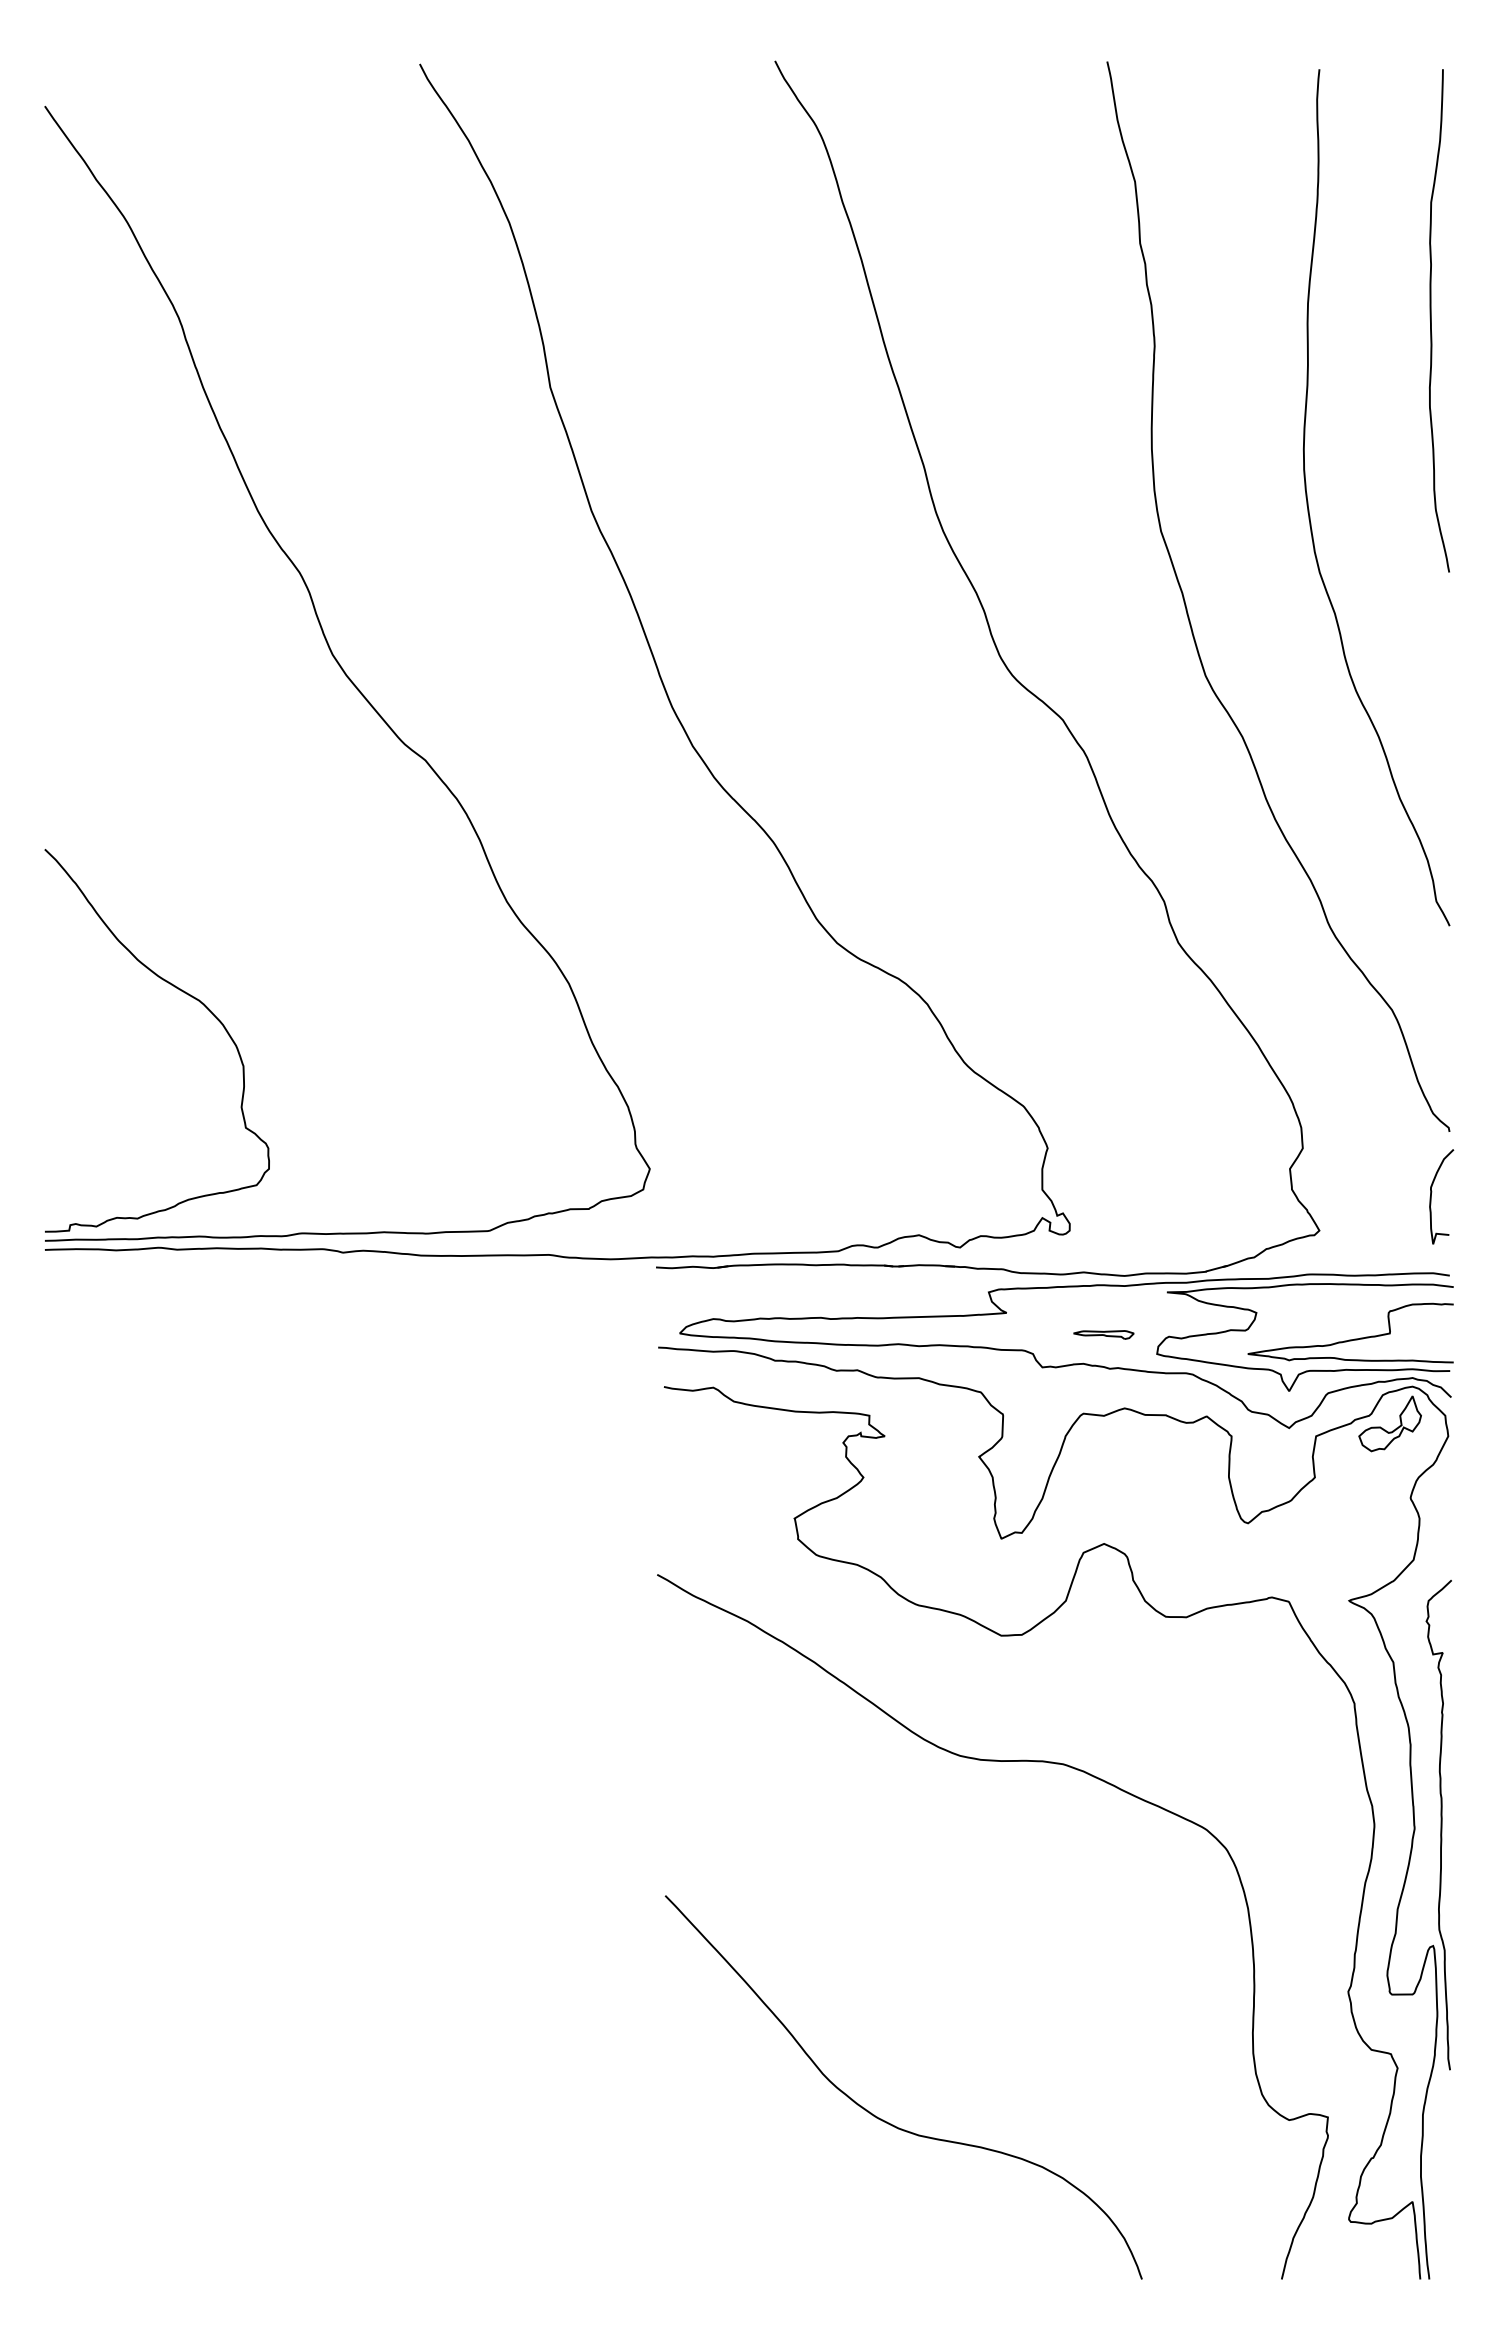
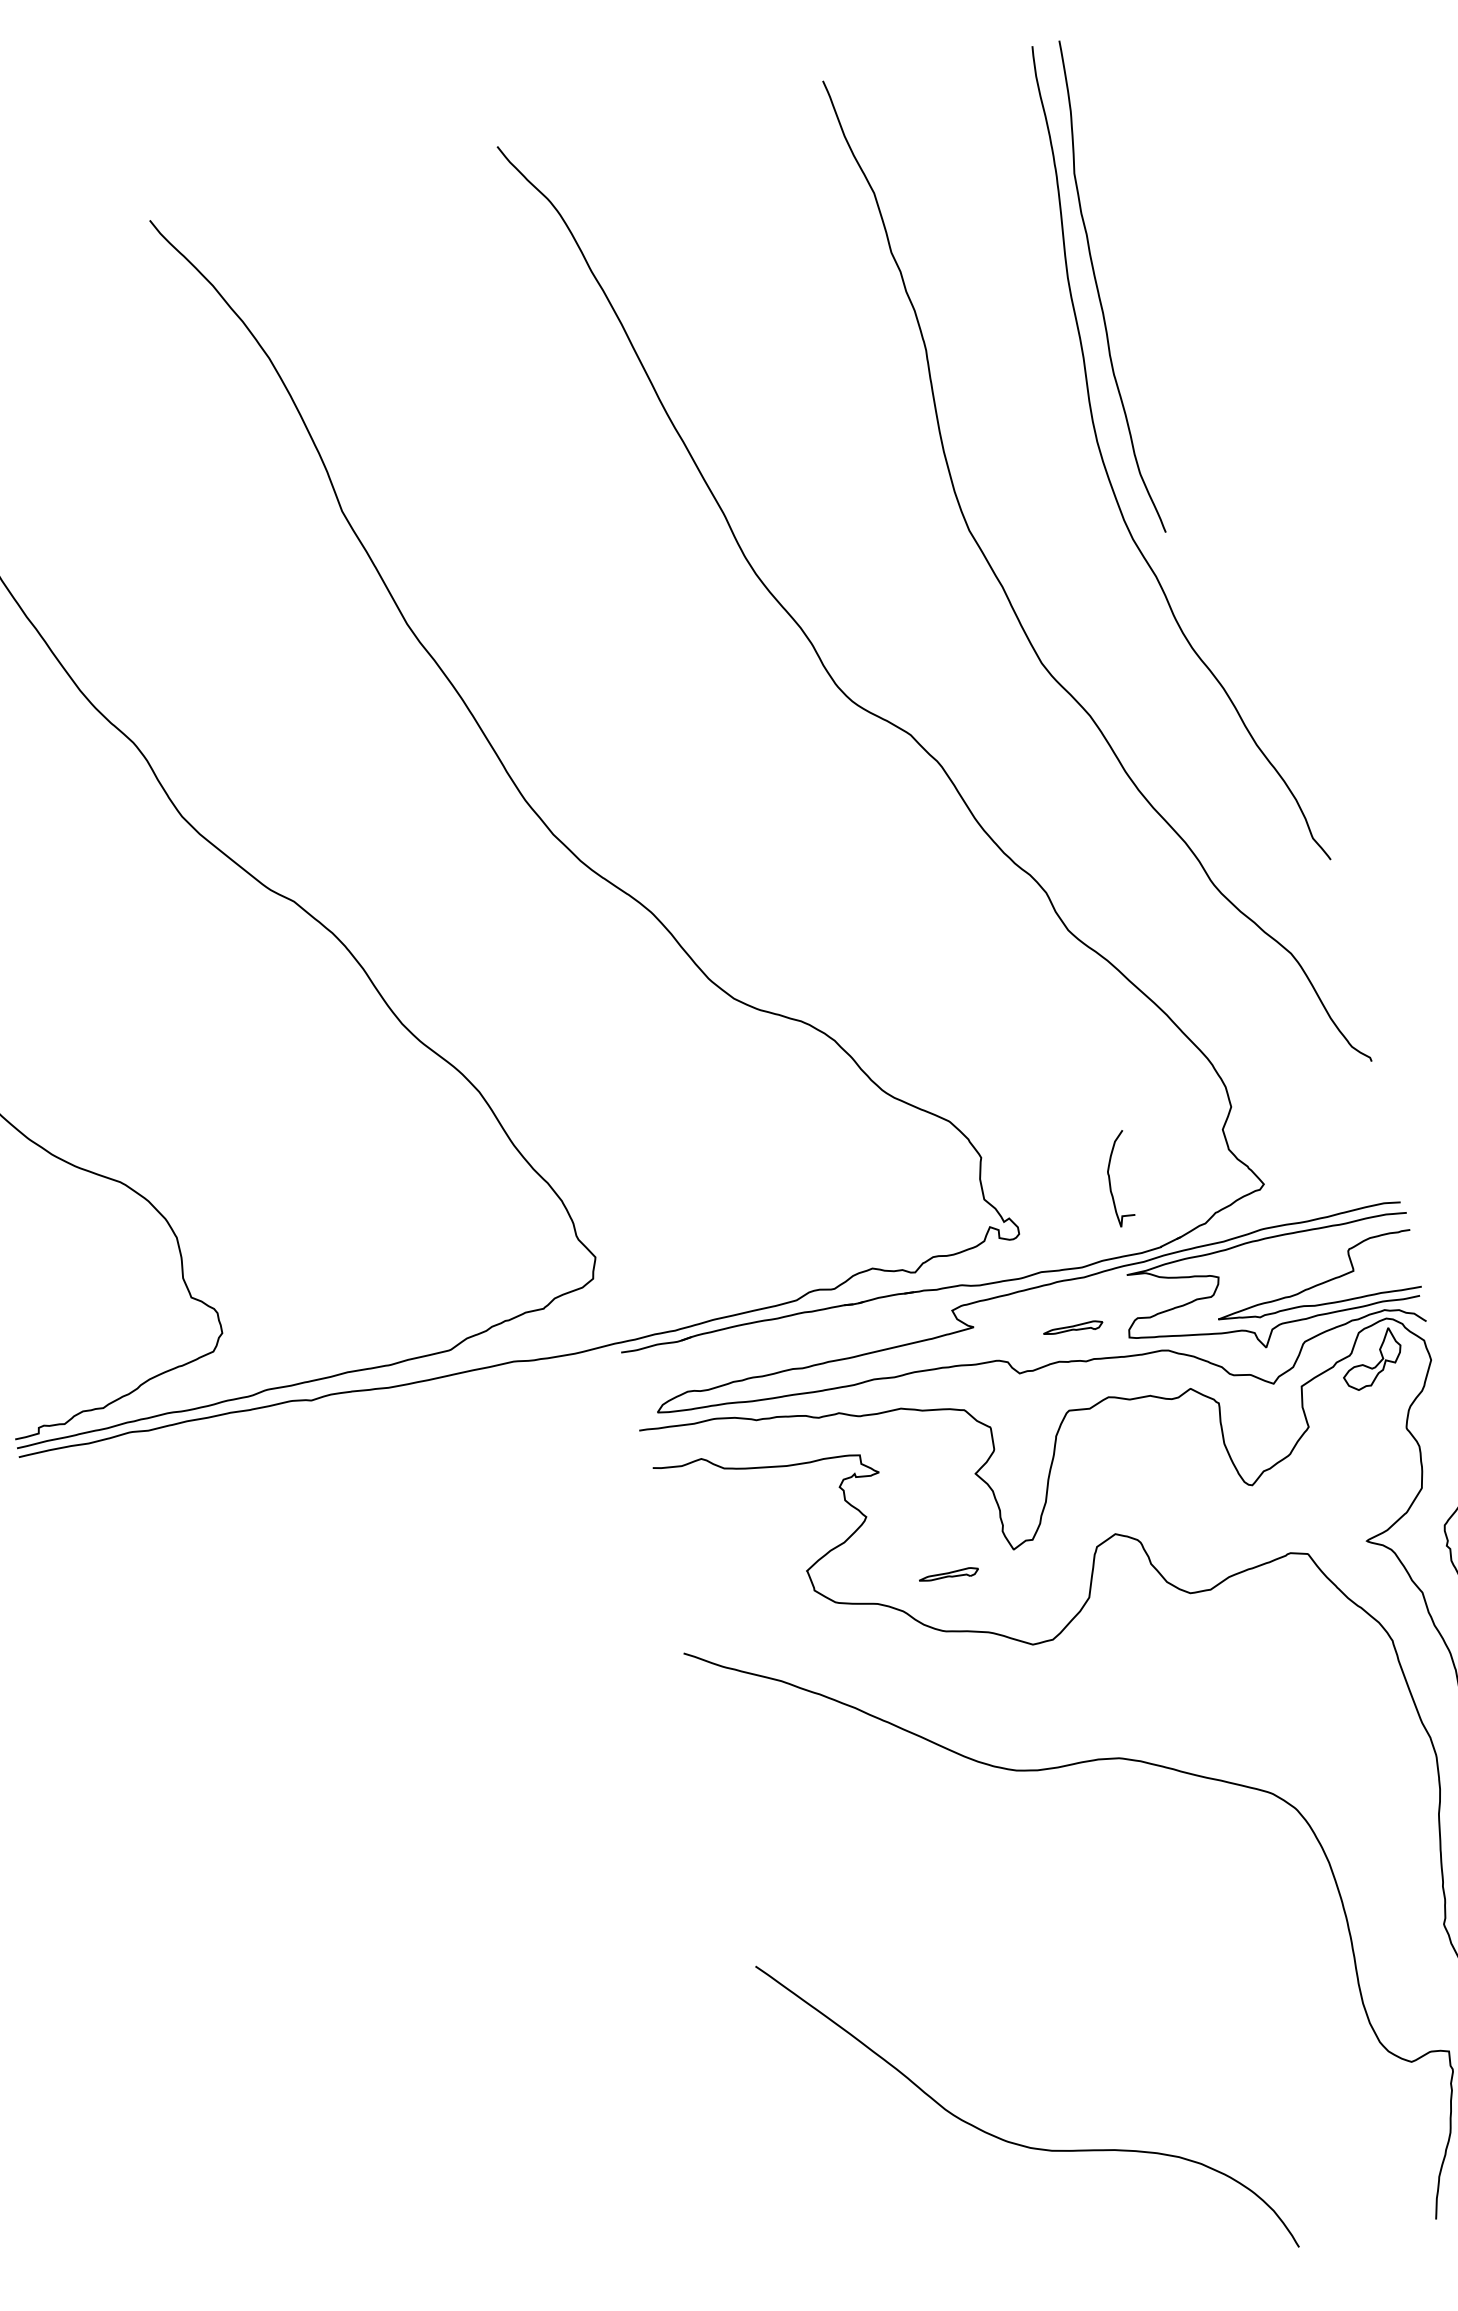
curve: (1431, 320) -> (1098, 289), moved
curve: (1432, 1192) -> (1110, 1176), moved
part: (932, 1551) -> (948, 1575), added

